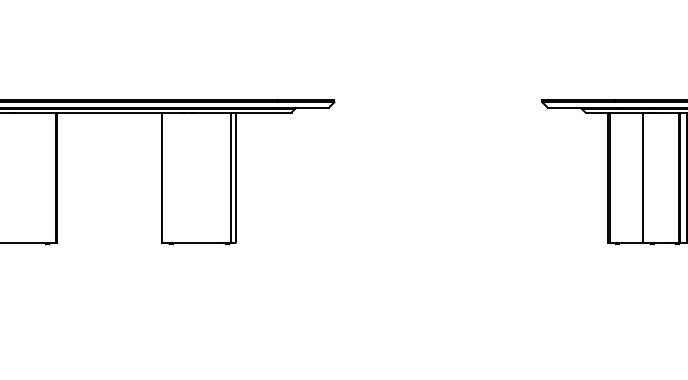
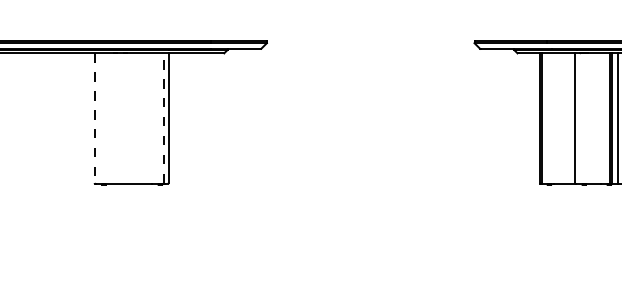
line: (161, 177) -> (94, 118), solid -> dashed
line: (230, 177) -> (163, 118), solid -> dashed

